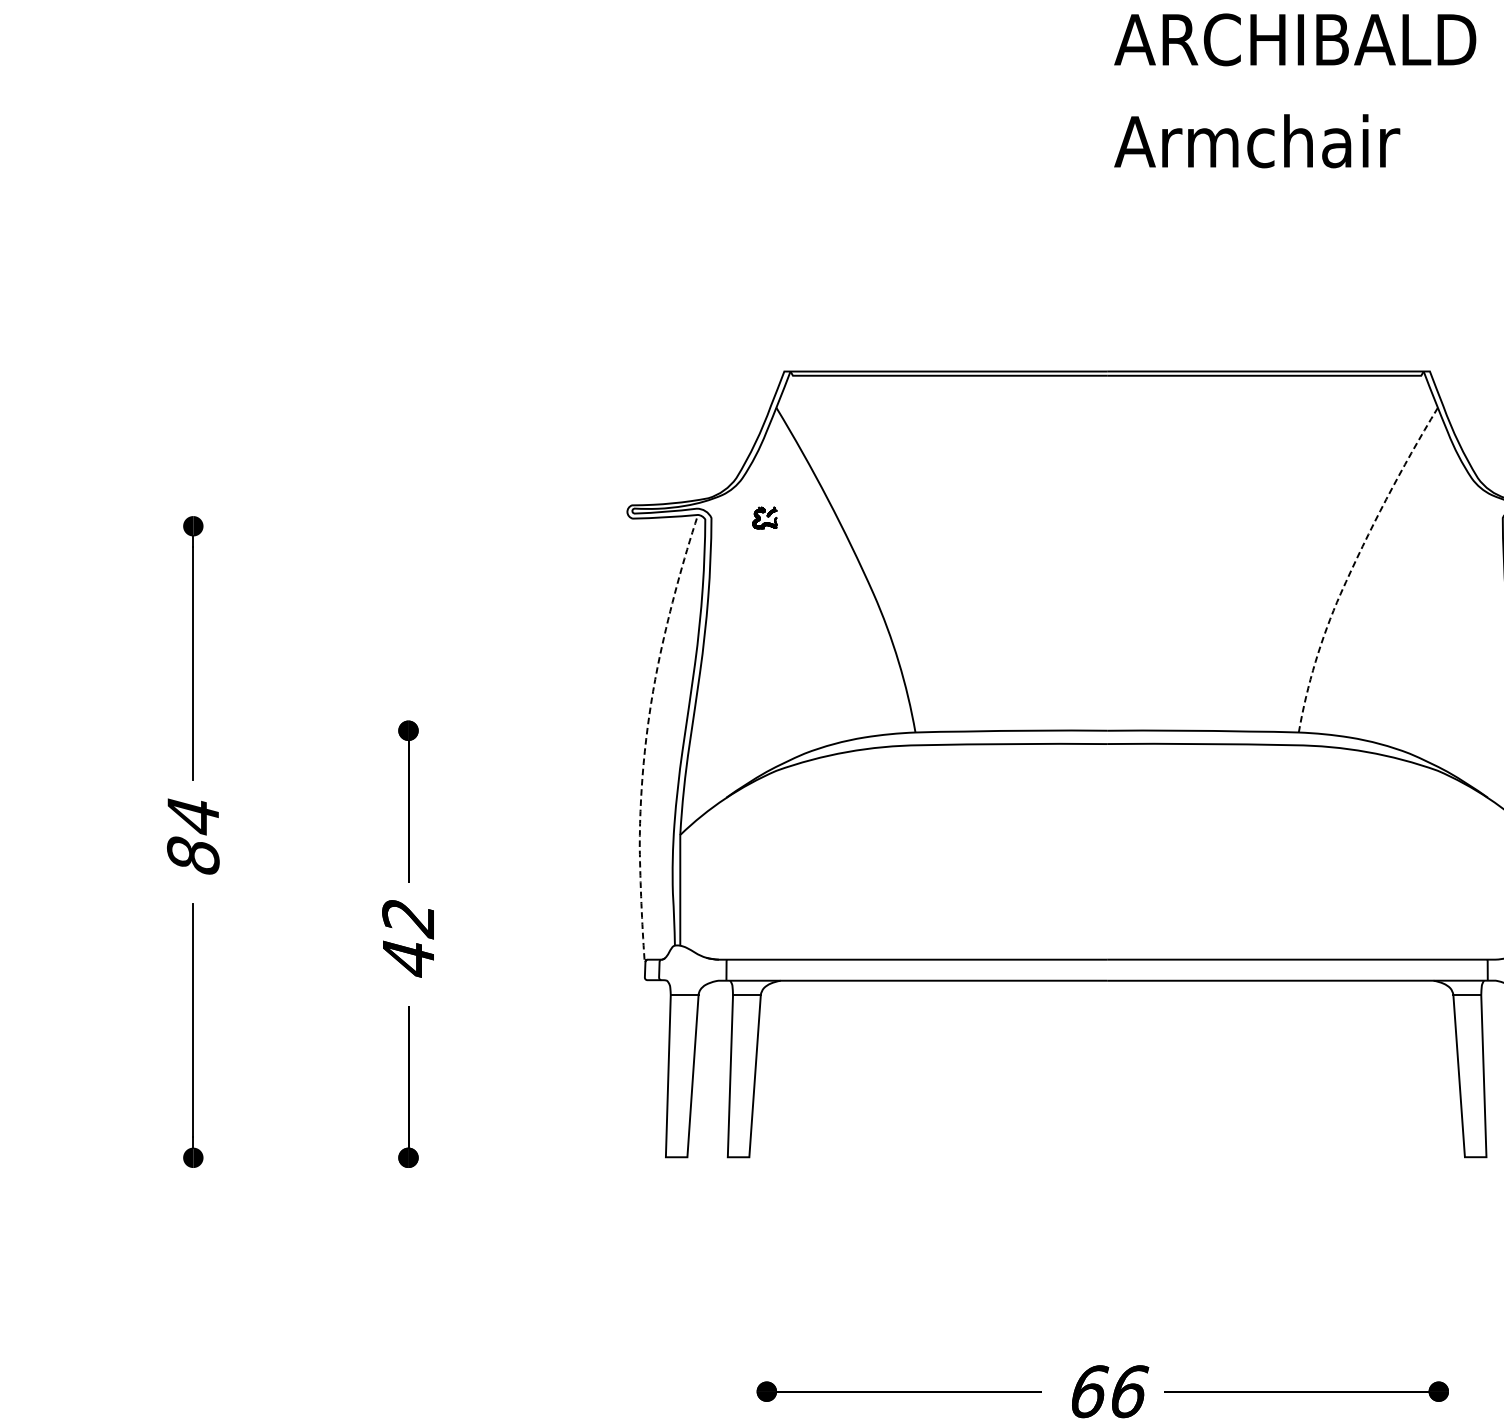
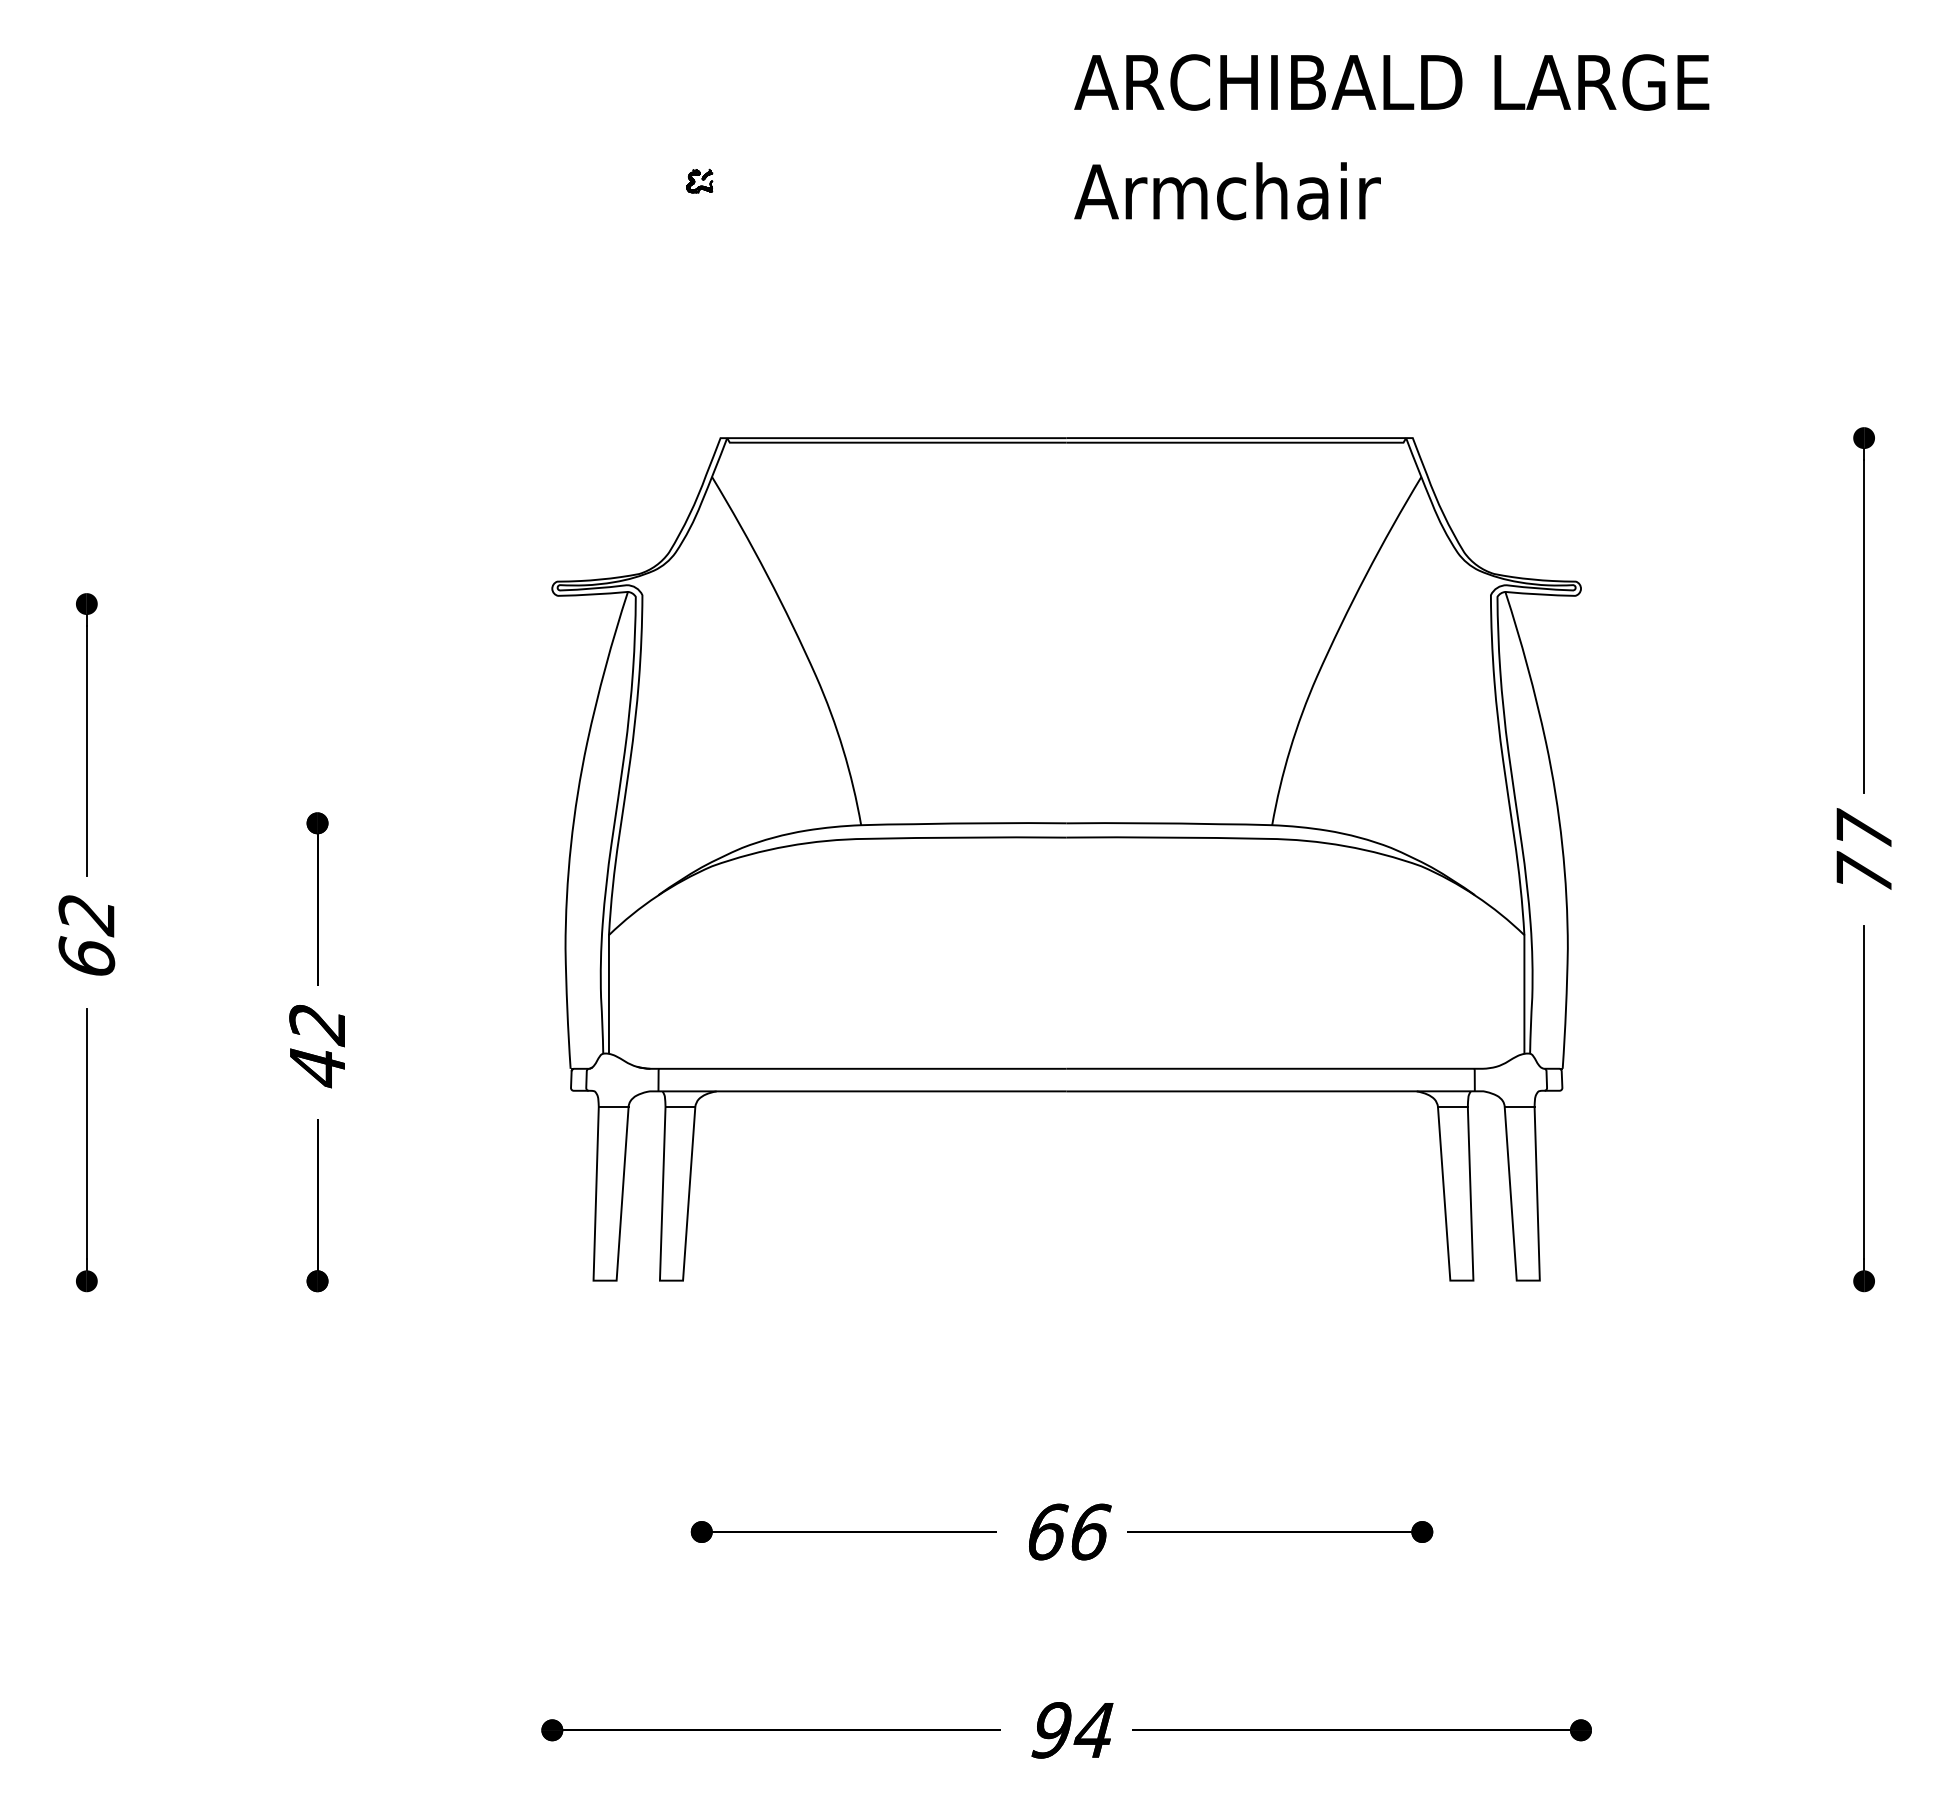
part: (764, 517) -> (699, 180), moved
line: (1353, 565) -> (1330, 646), dashed -> solid
line: (647, 734) -> (573, 827), dashed -> solid
text: (193, 836) -> (86, 936), 84 -> 62

